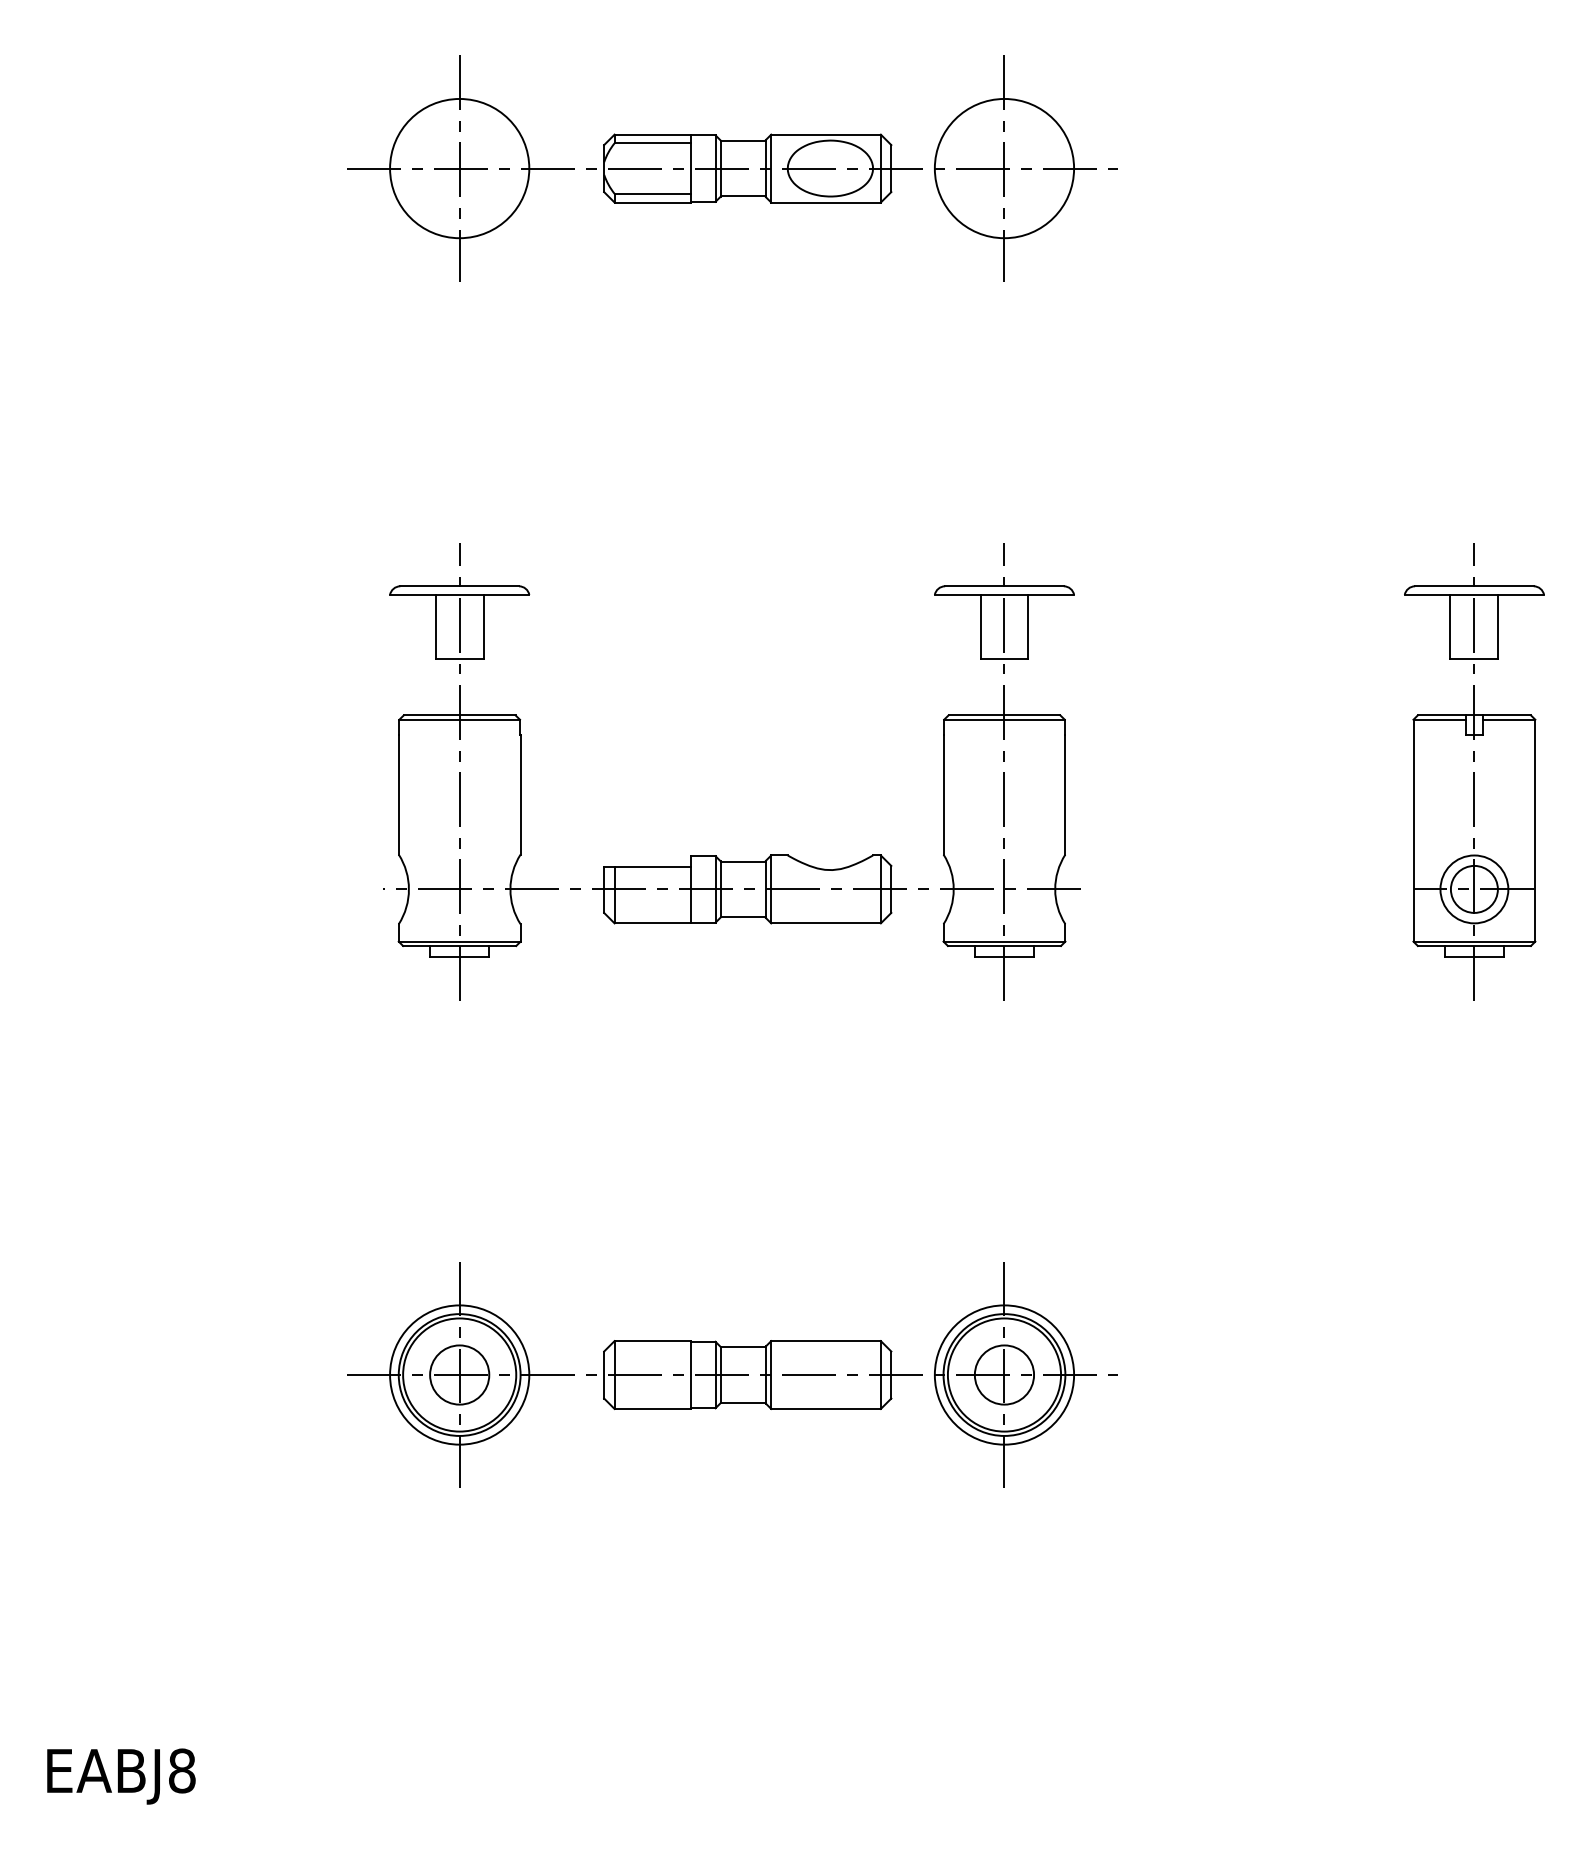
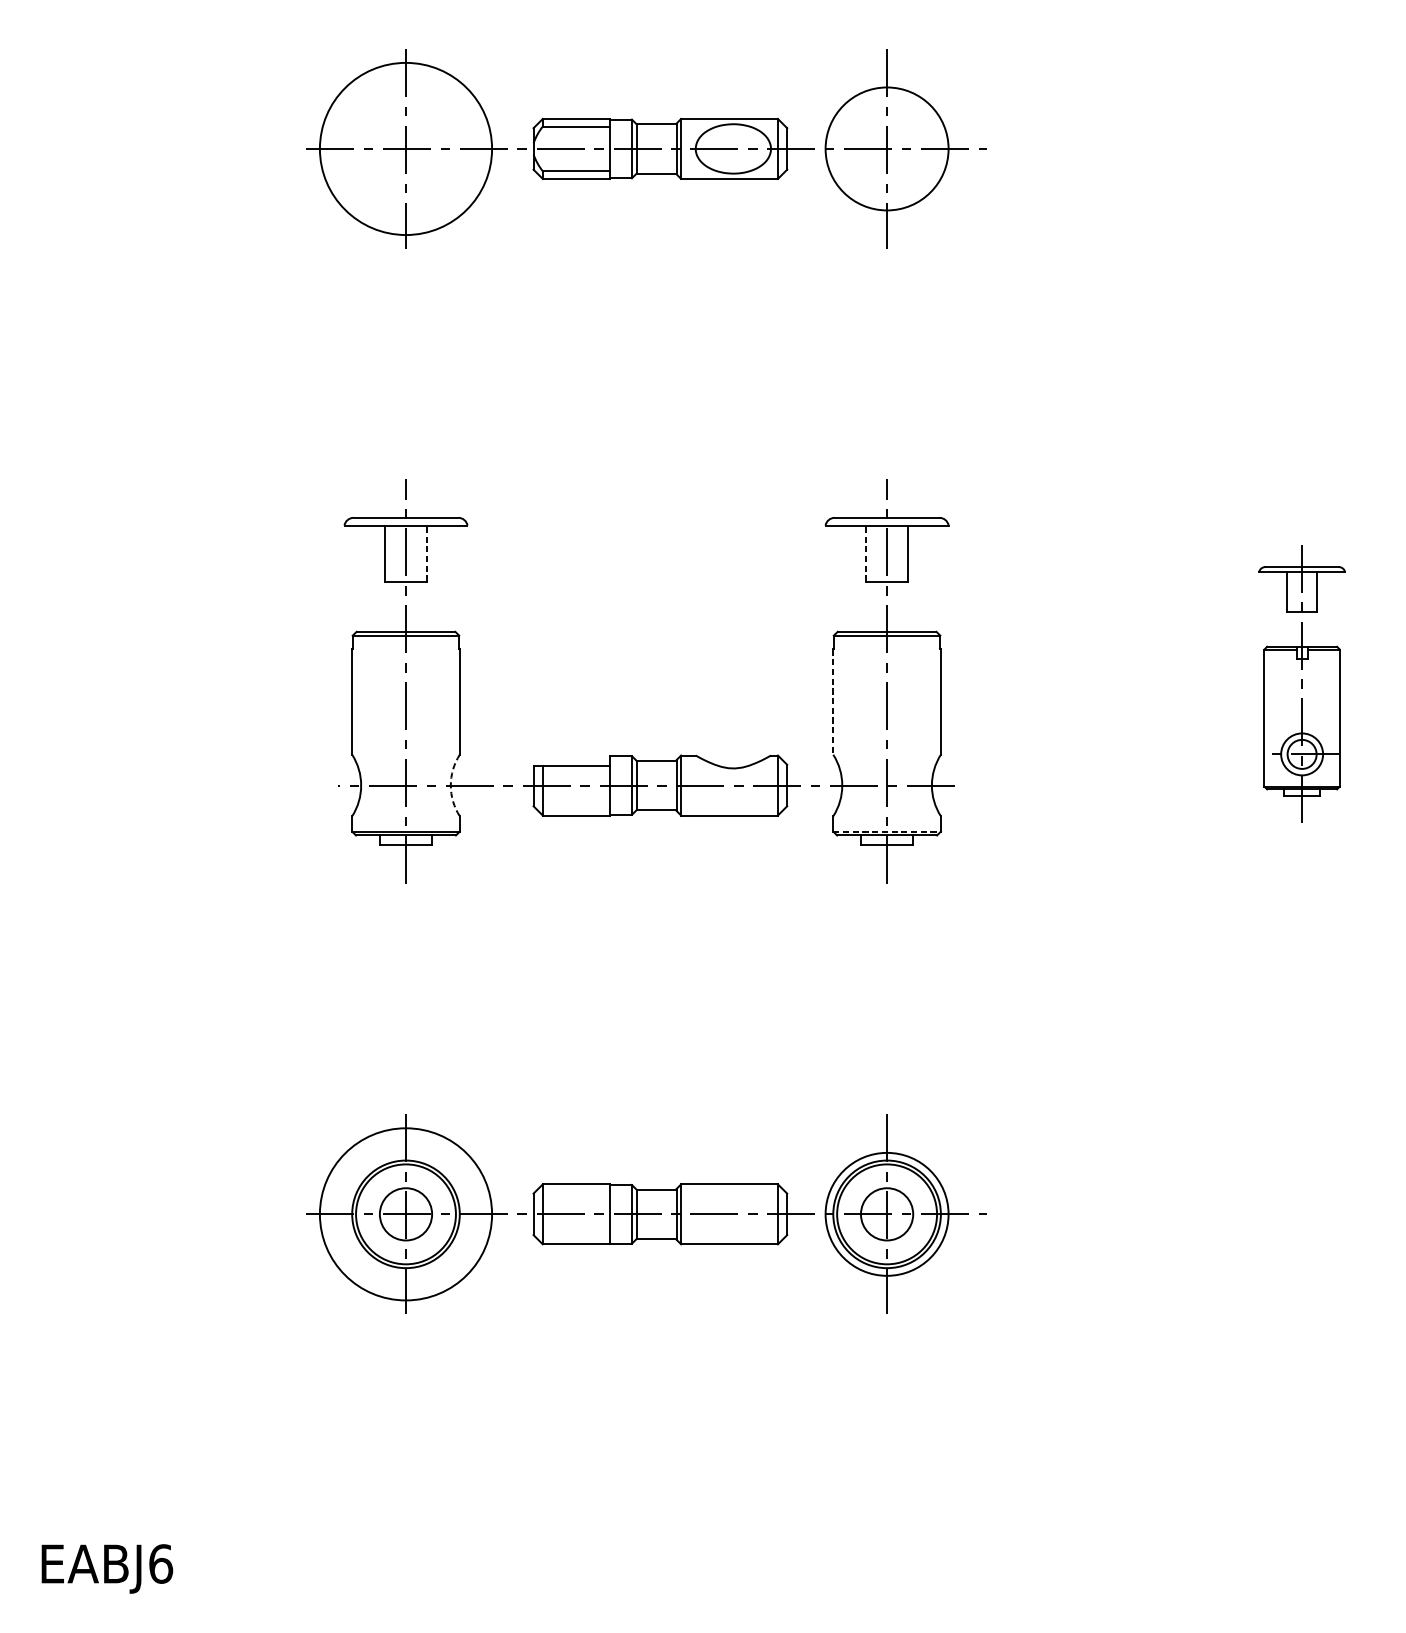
circle: (459, 168) -> (405, 148), size x1.4
line: (483, 626) -> (427, 553), solid -> dashed
line: (980, 626) -> (865, 553), solid -> dashed
part: (1474, 771) -> (1302, 681), size x0.7
line: (943, 795) -> (833, 702), solid -> dashed
arc: (510, 889) -> (450, 785), solid -> dashed
line: (1004, 941) -> (887, 831), solid -> dashed
circle: (459, 1374) -> (405, 1213), size x1.4
text: (182, 1770) -> (161, 1563), EABJ8 -> EABJ6

